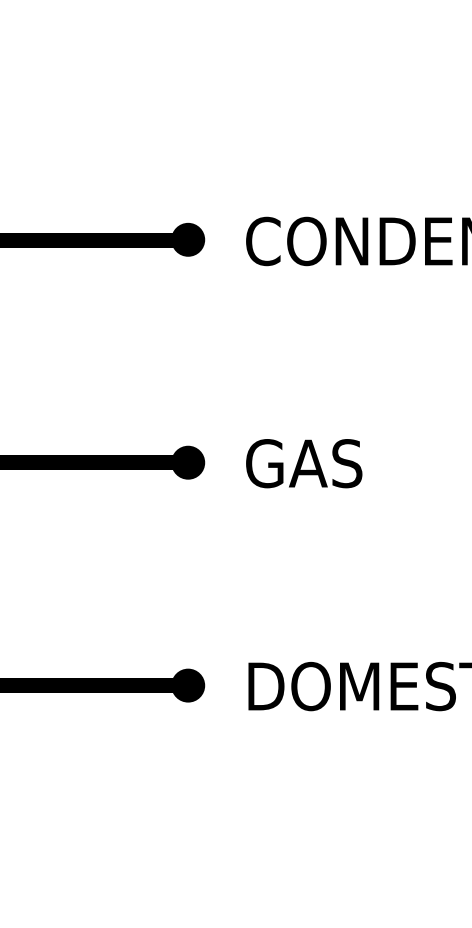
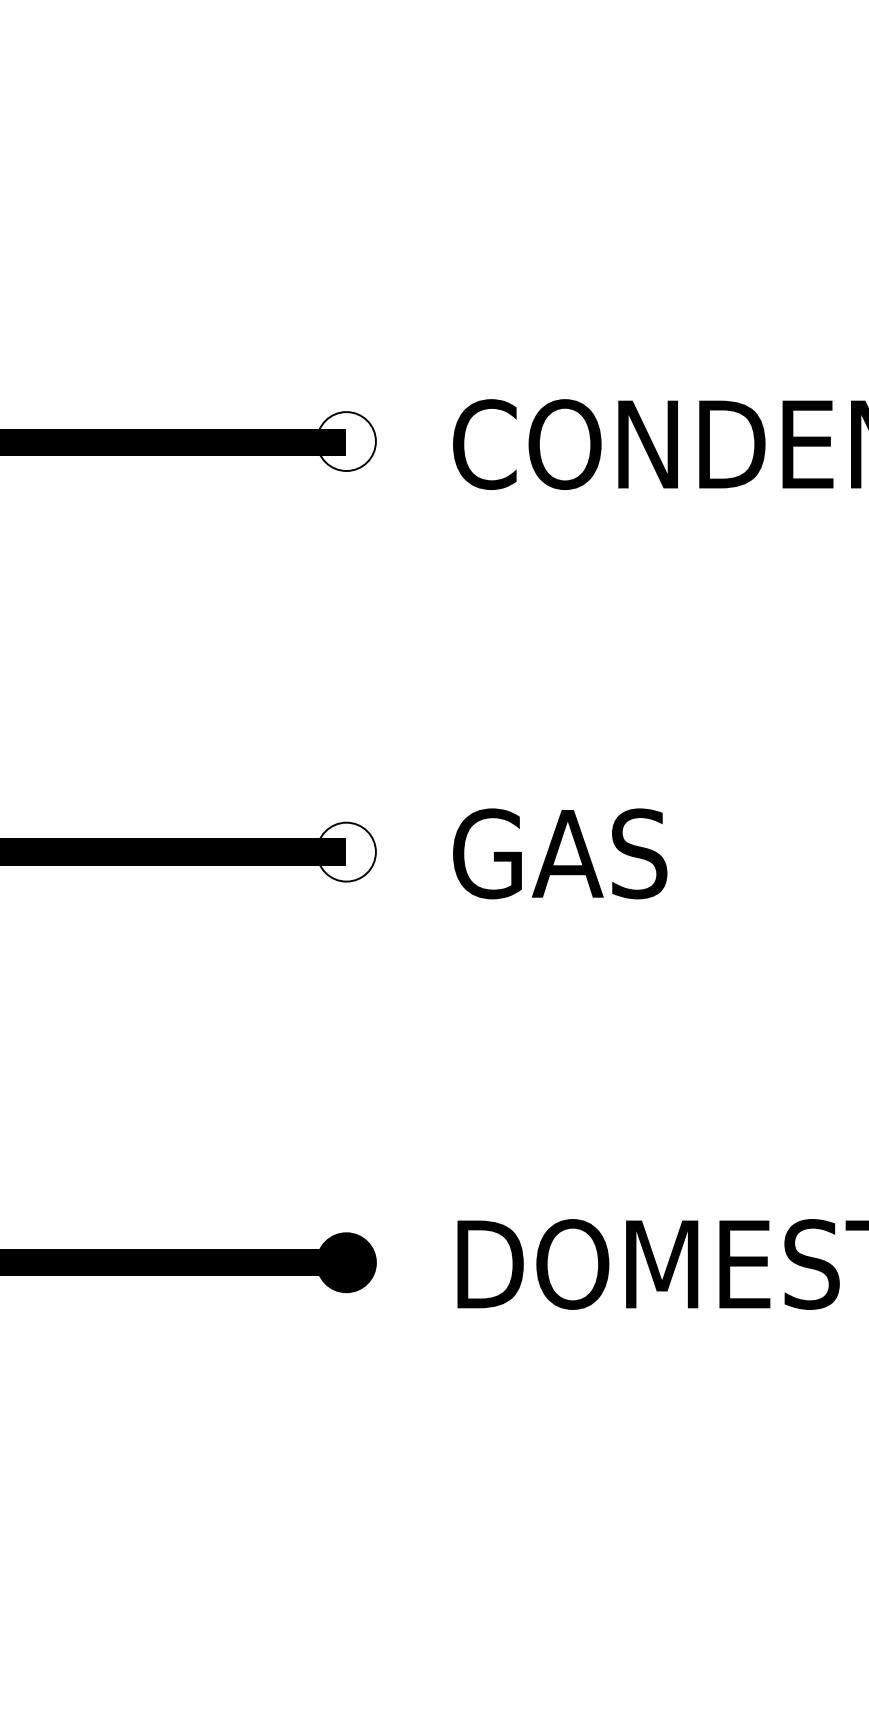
fill: (188, 239) -> (347, 440), removed
fill: (188, 462) -> (347, 851), removed

